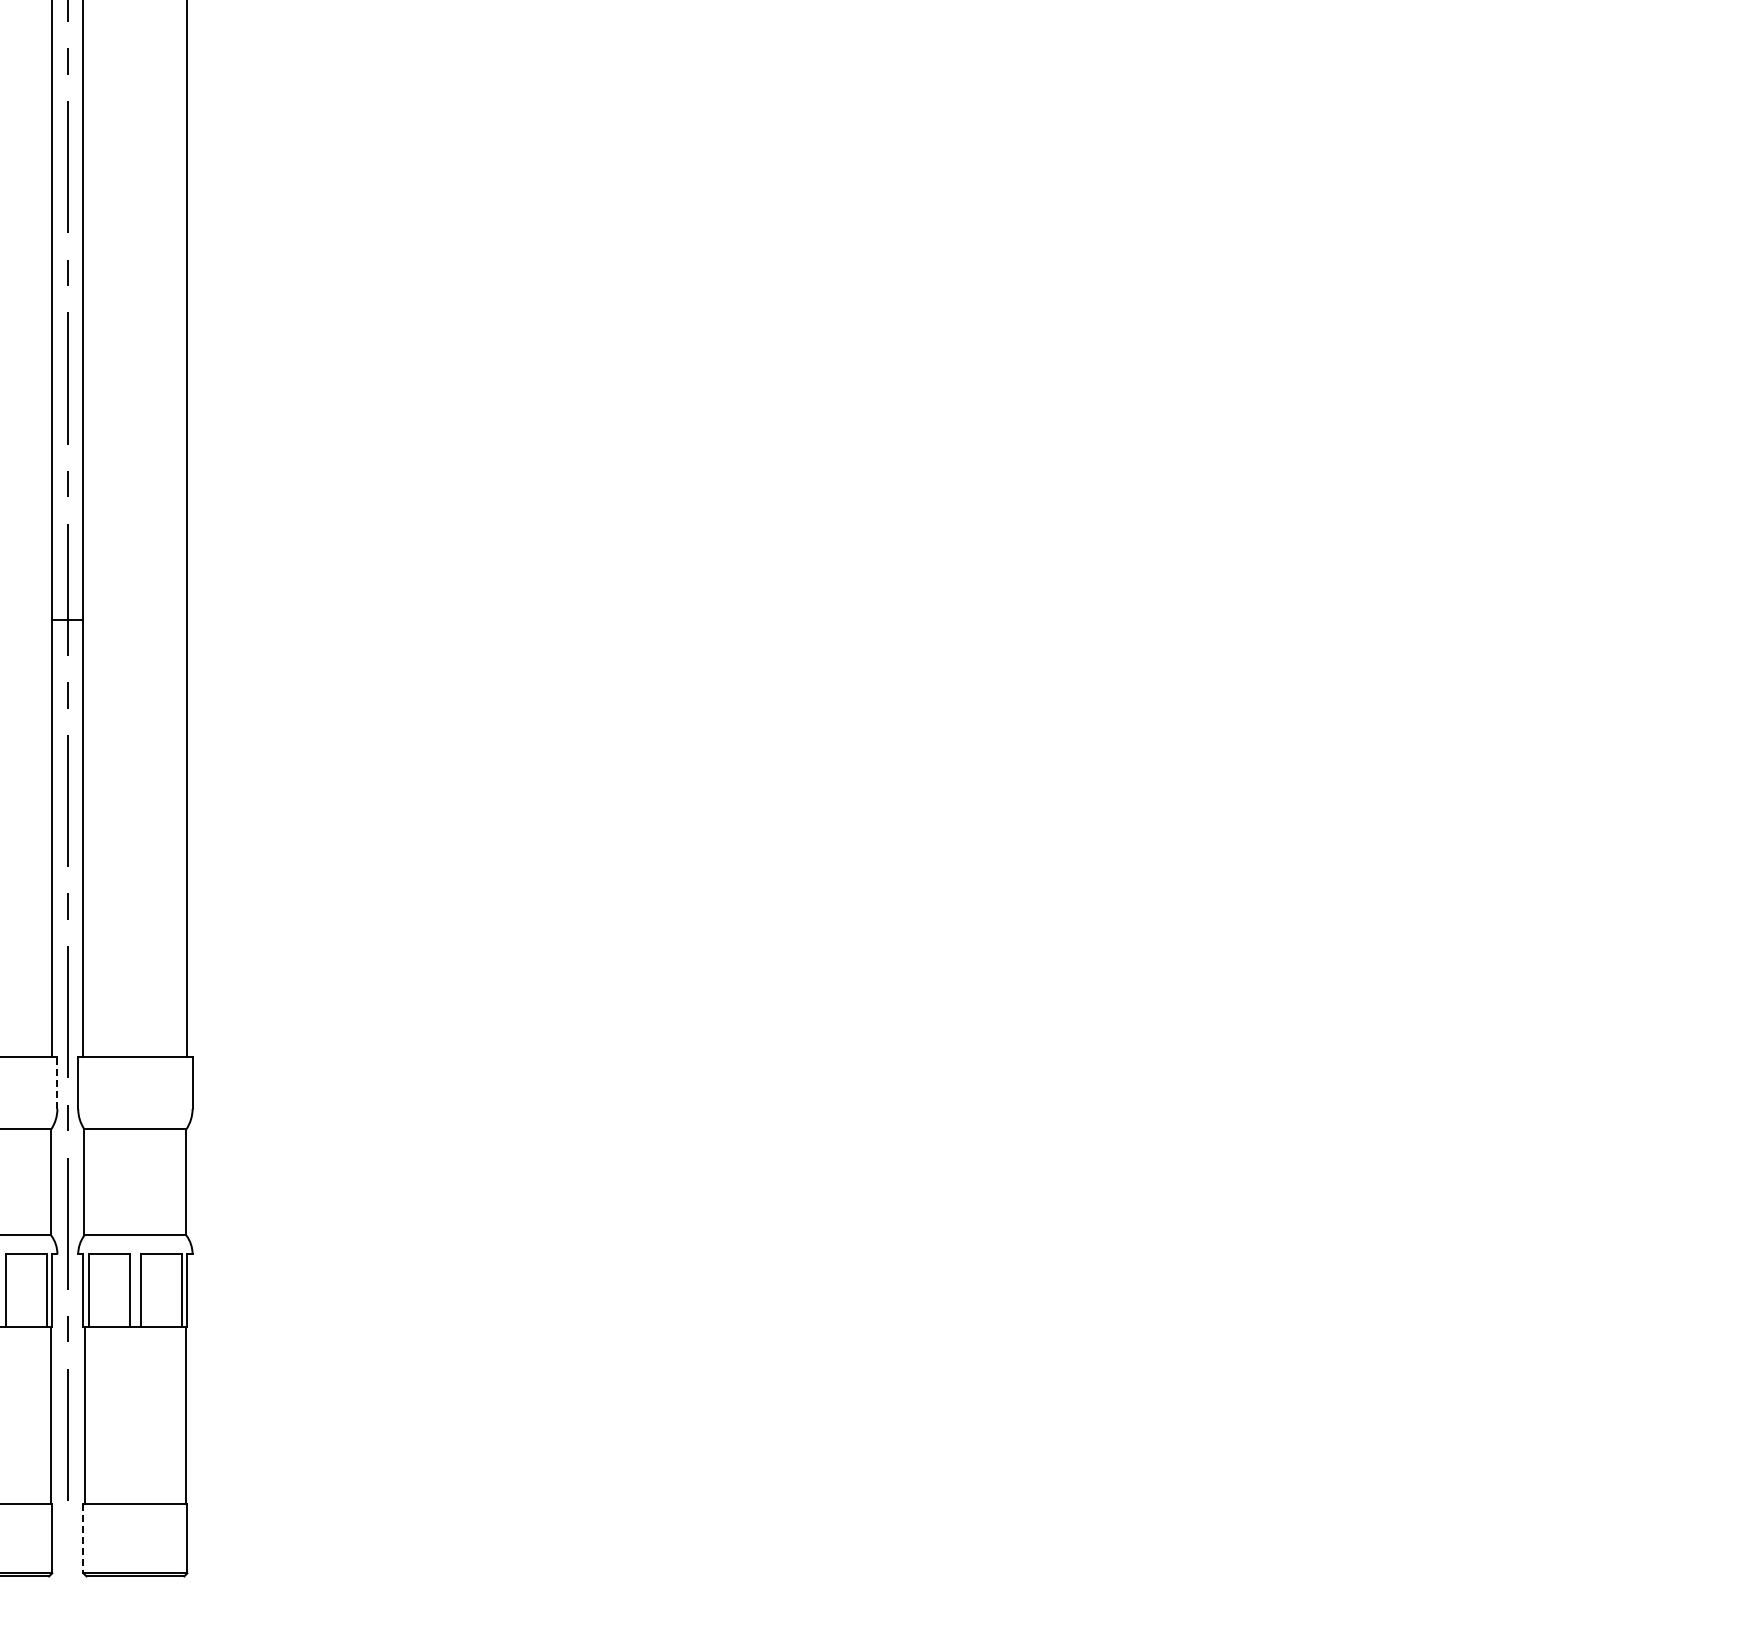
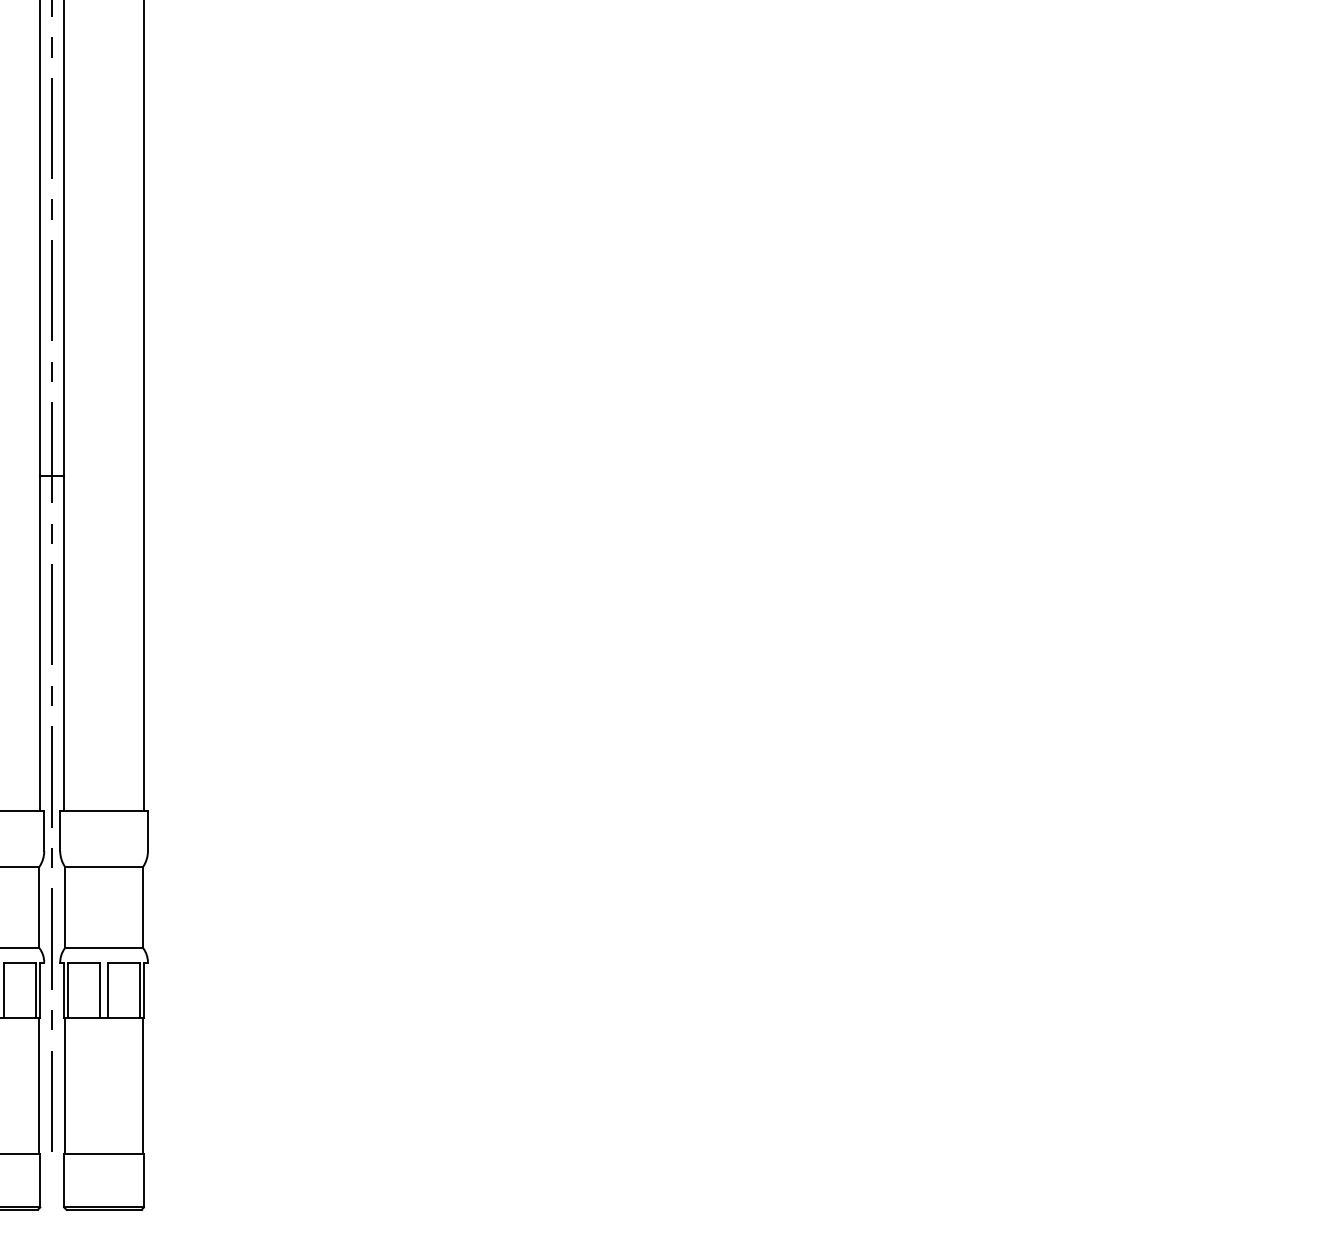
line: (57, 1082) -> (44, 830), dashed -> solid
line: (83, 1538) -> (64, 1180), dashed -> solid

